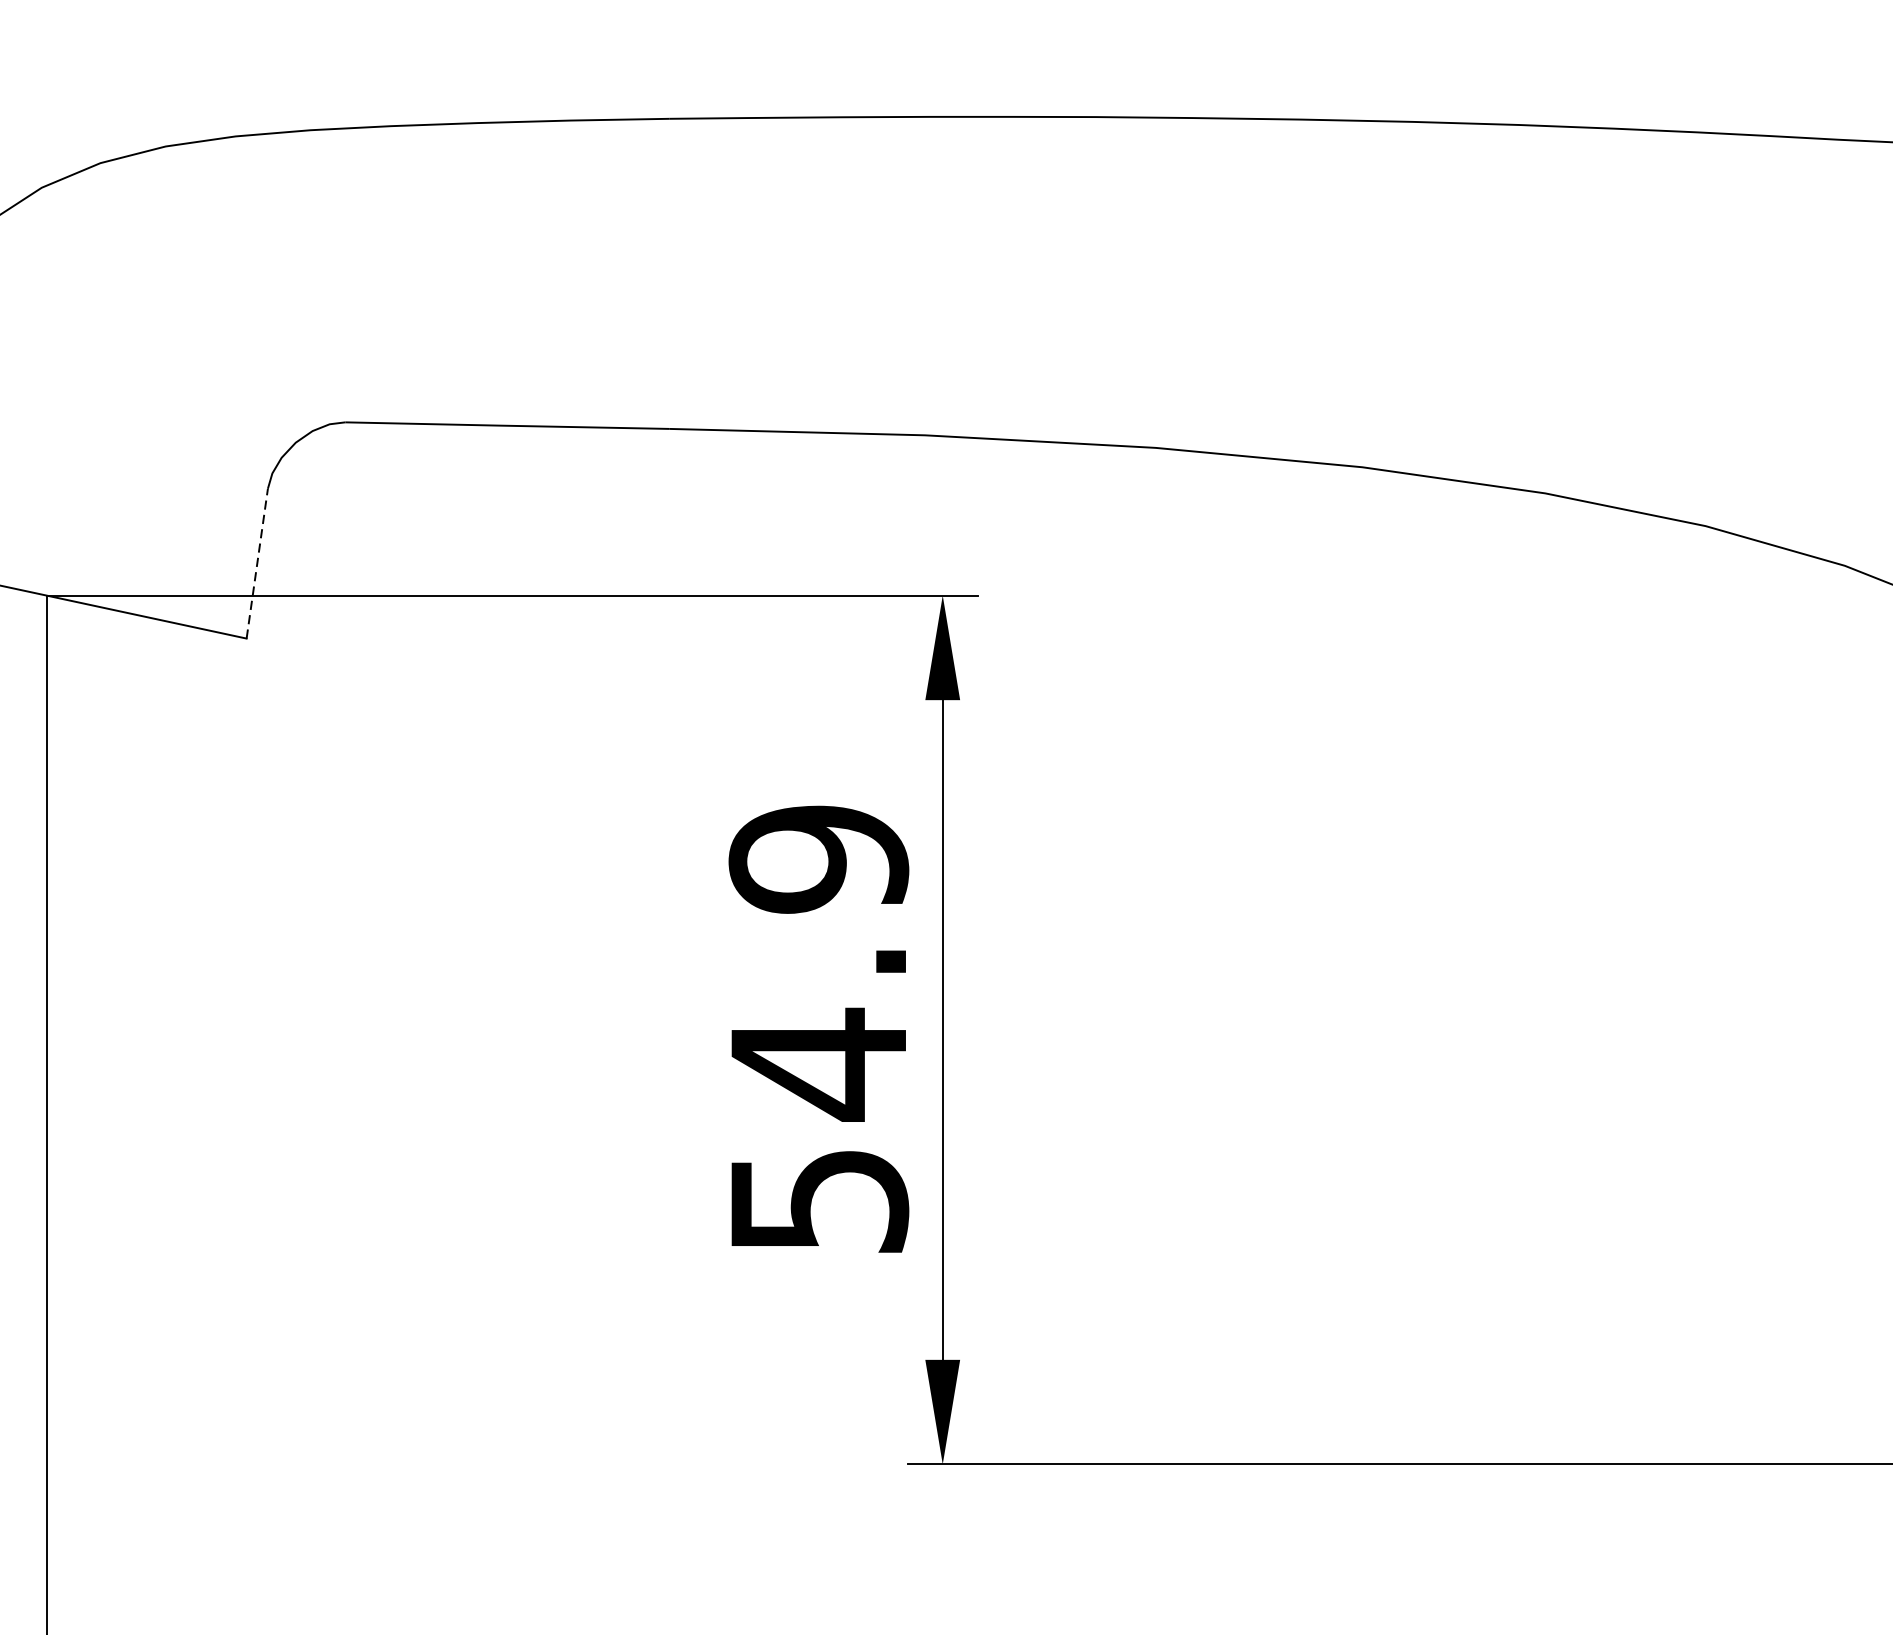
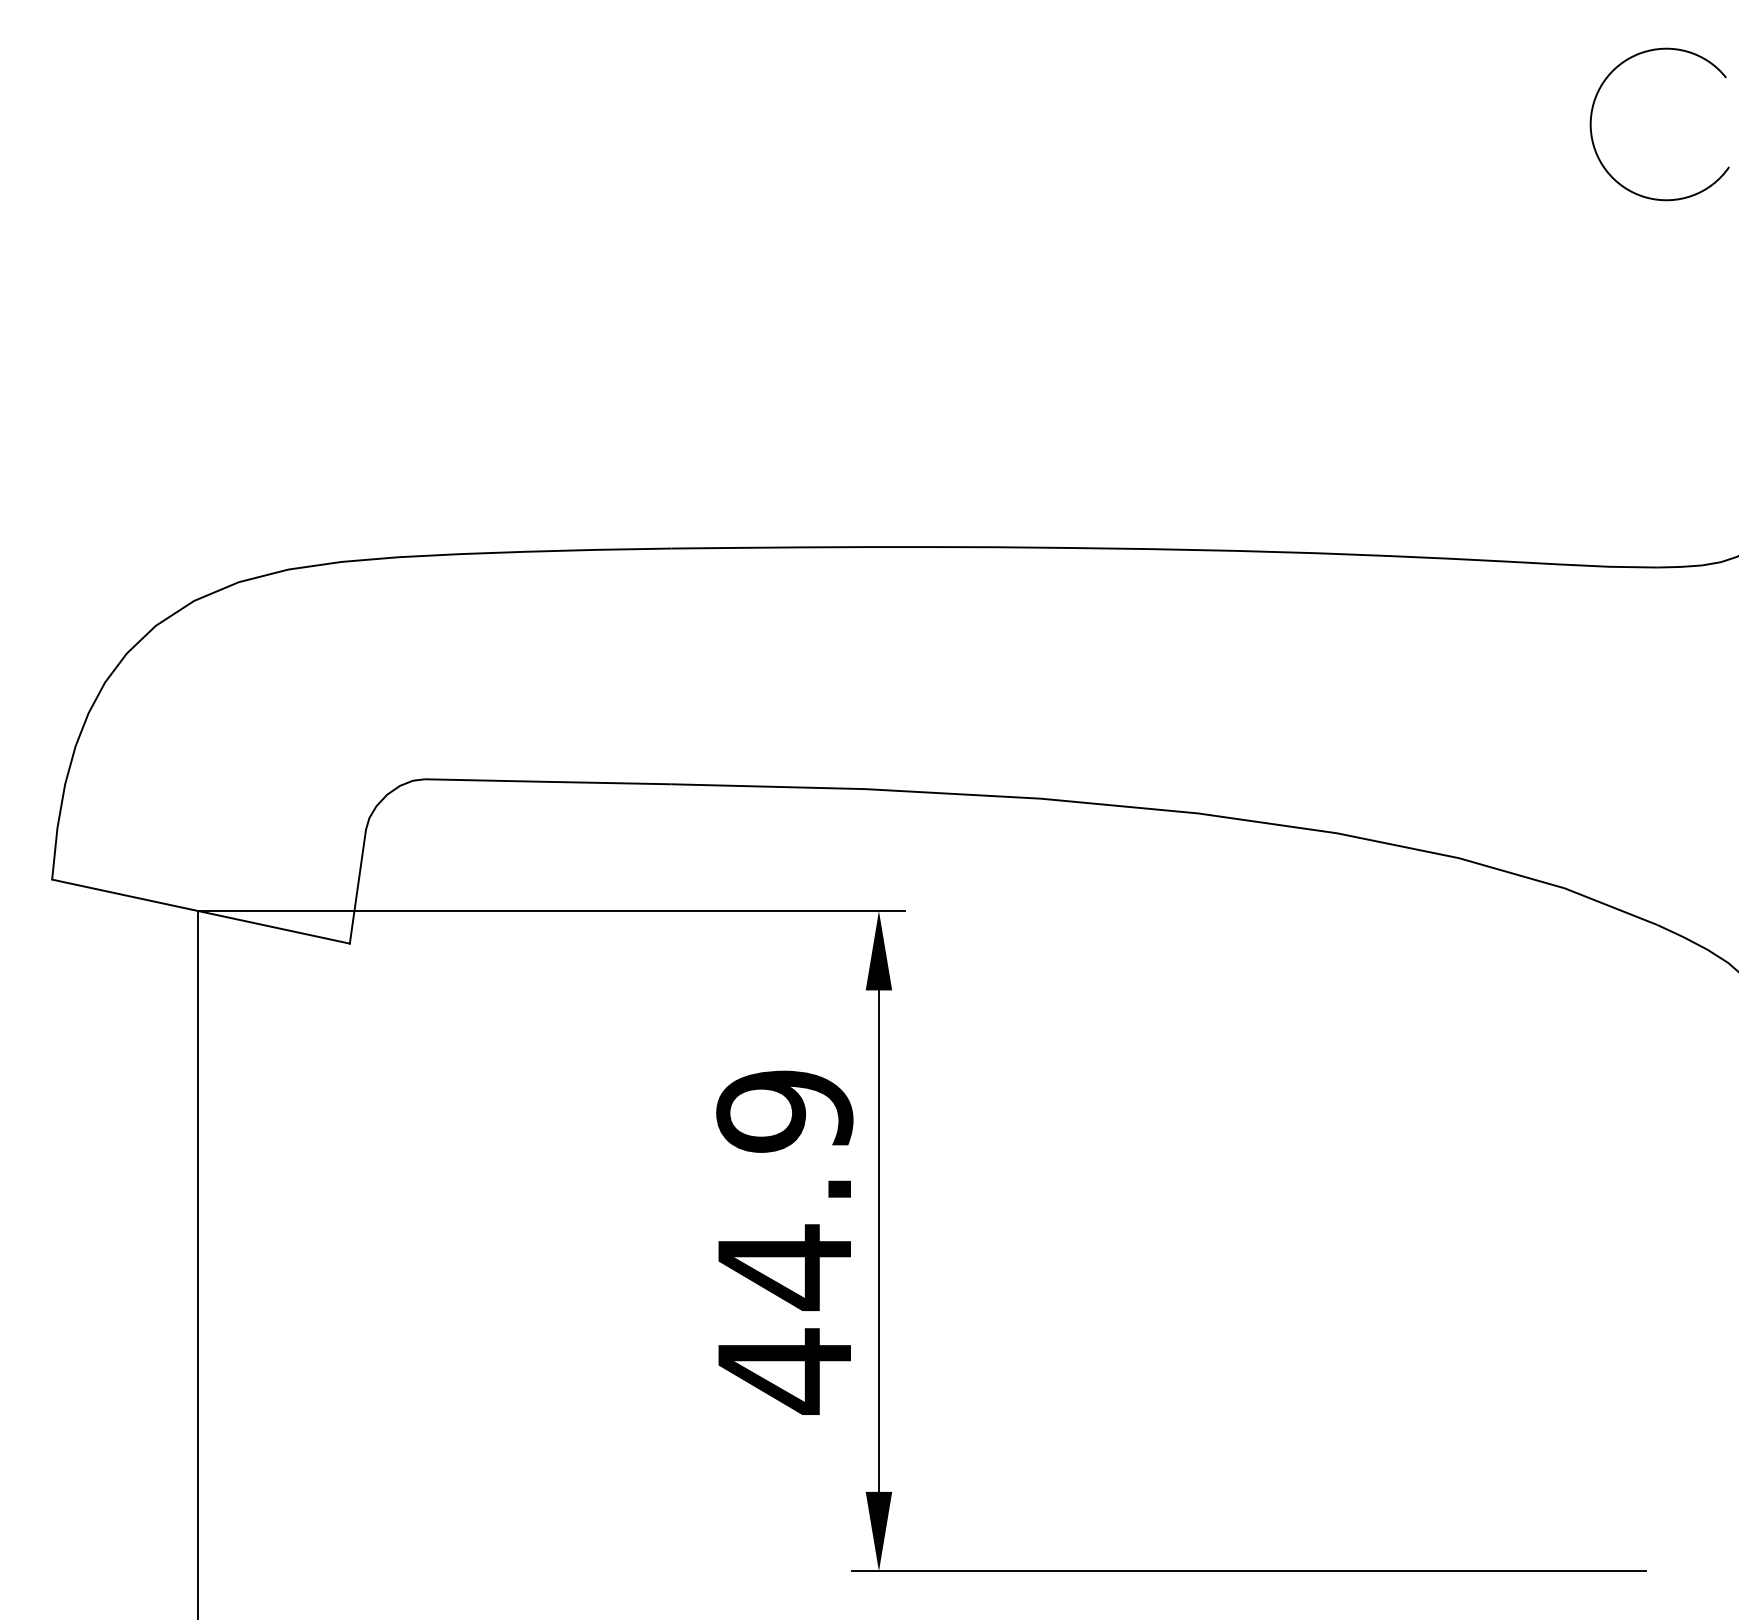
line: (256, 563) -> (357, 886), dashed -> solid
text: (819, 1201) -> (785, 1371), 54.9 -> 44.9

